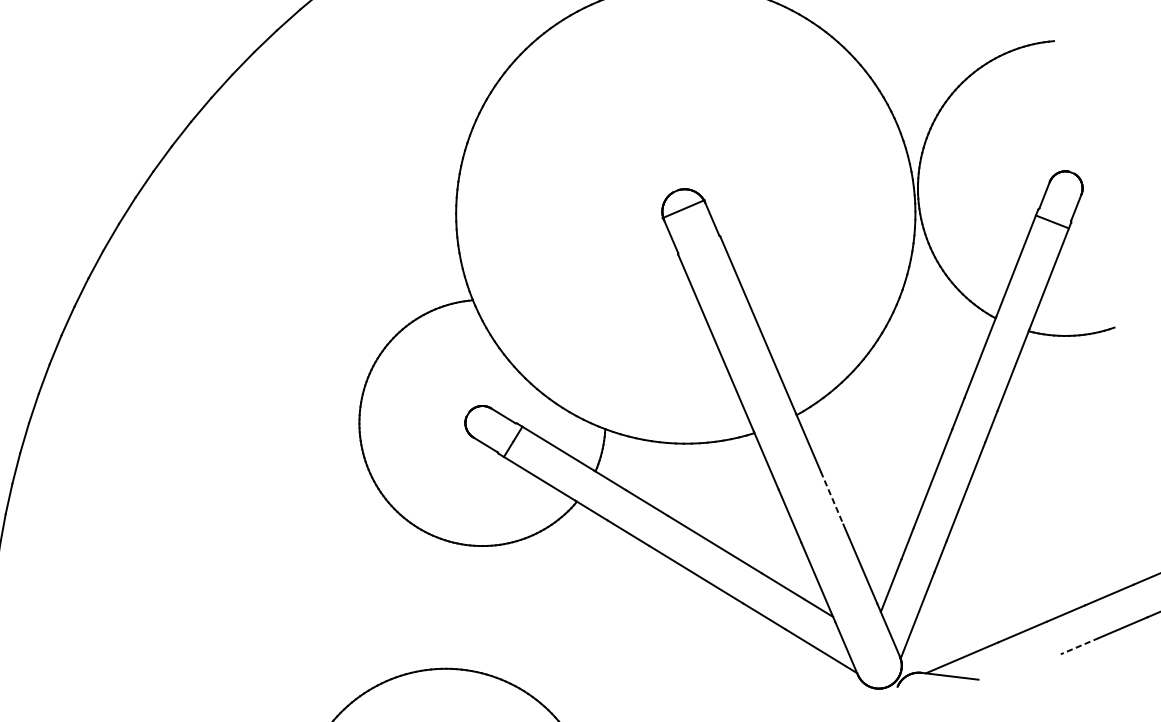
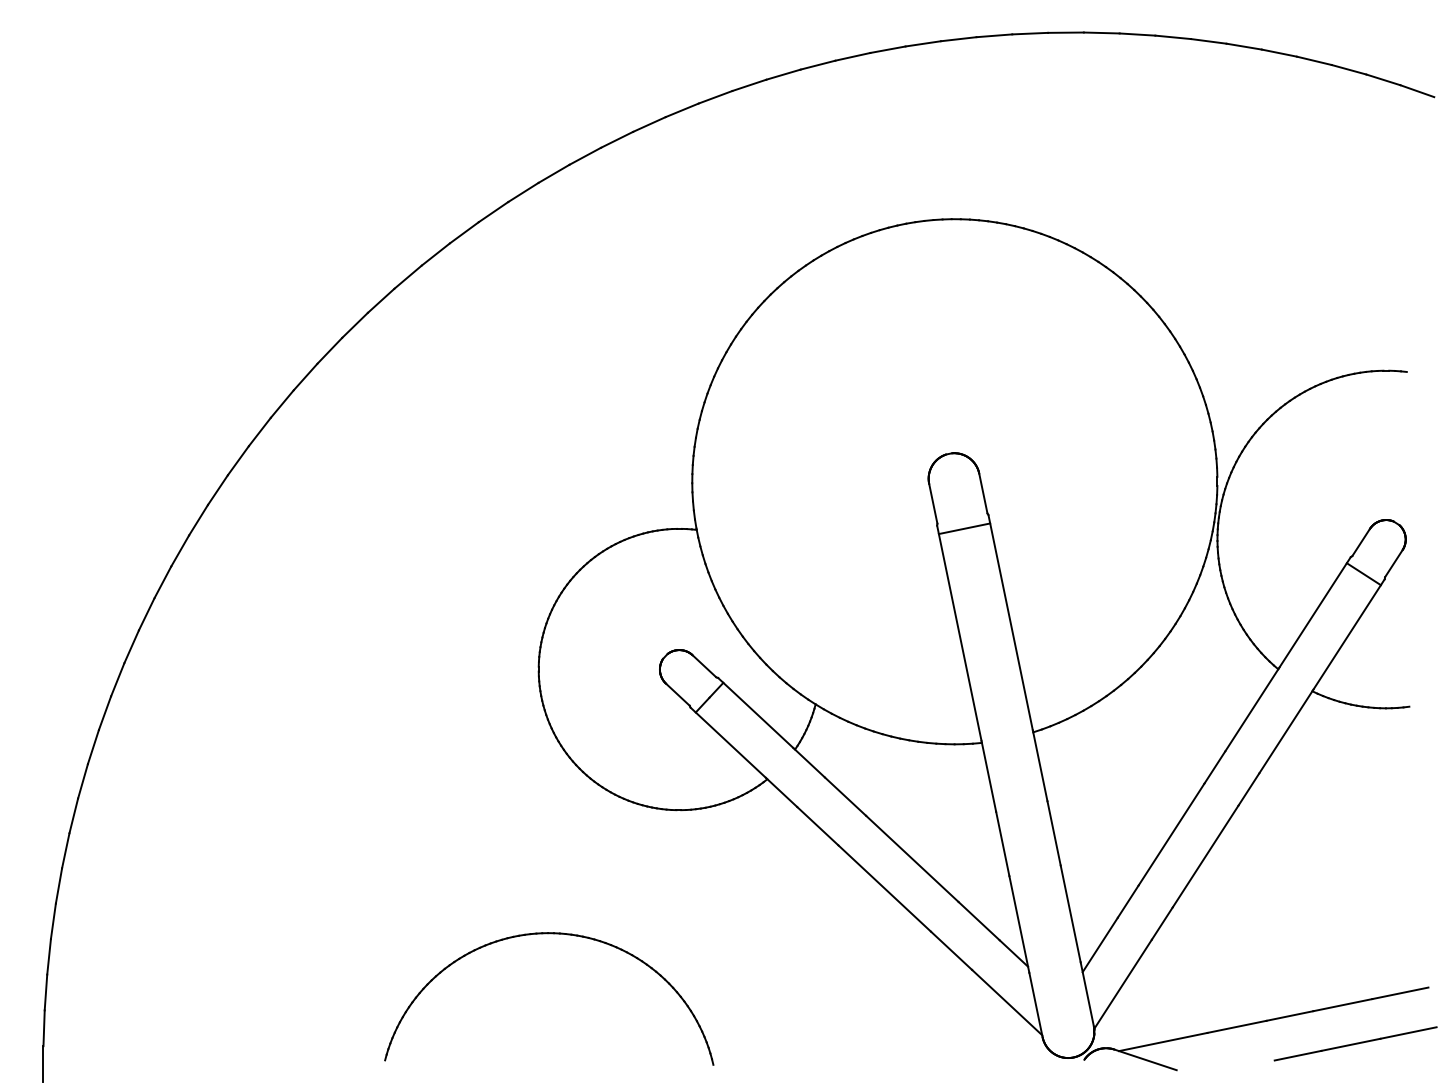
line: (683, 208) -> (964, 528), moved
line: (832, 498) -> (1054, 833), dashed -> solid
line: (1080, 645) -> (1298, 1055), dashed -> solid

